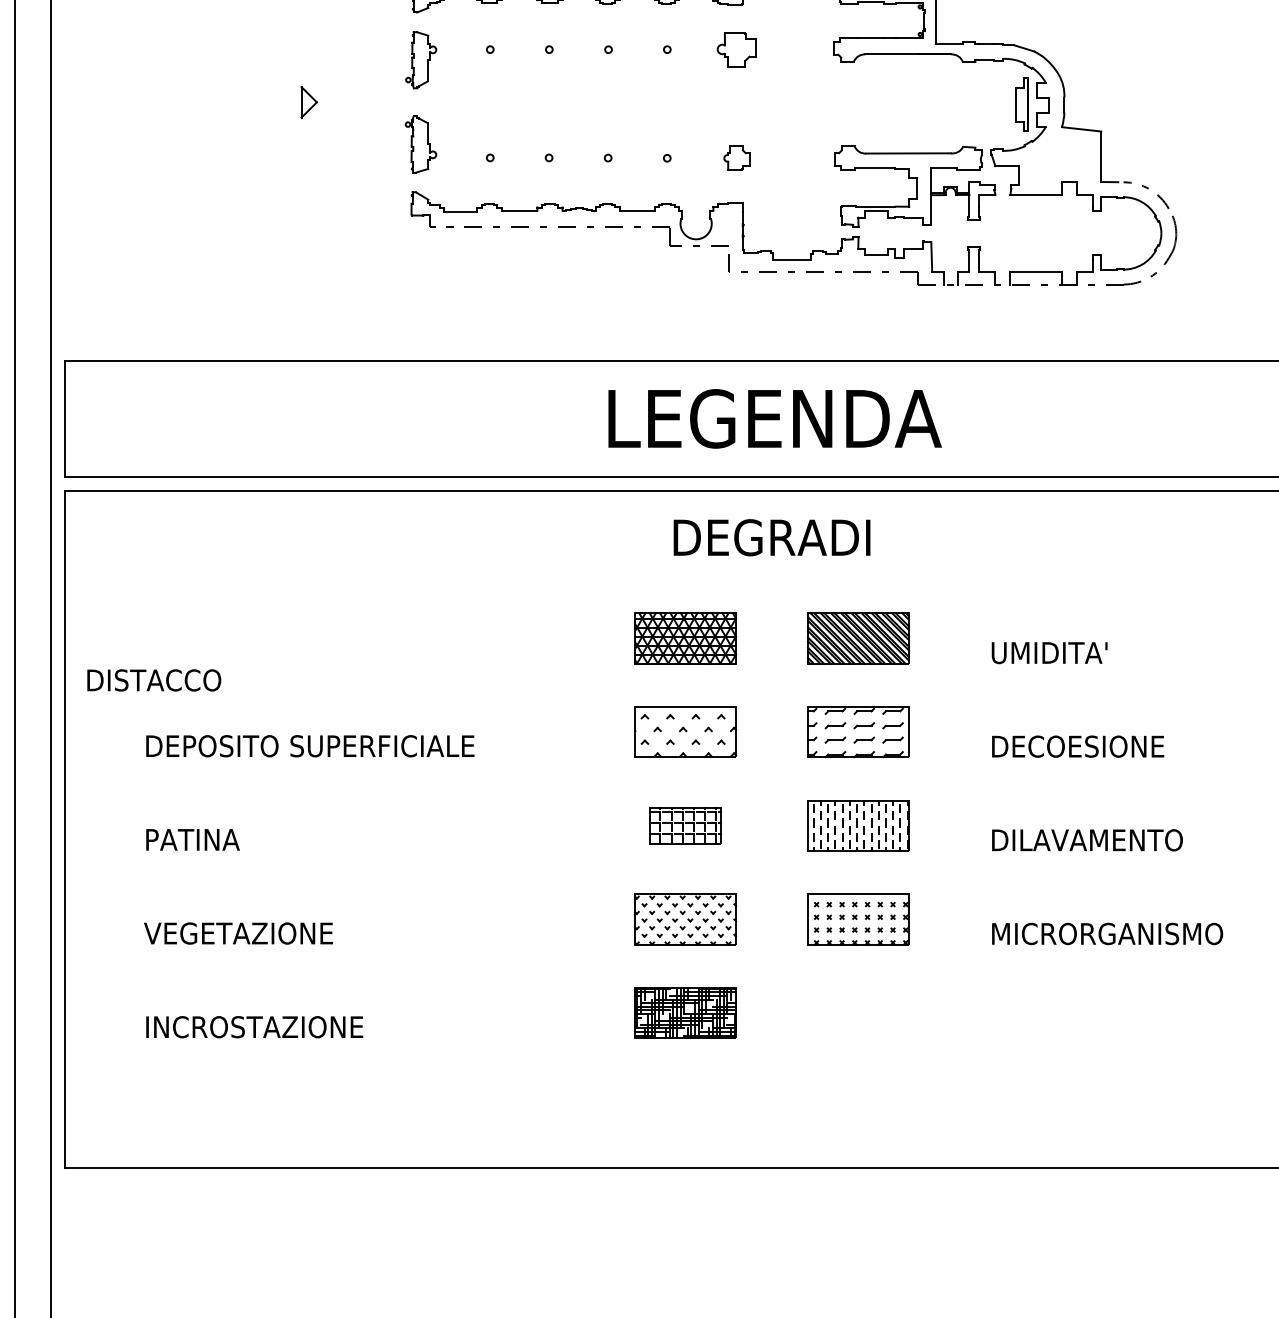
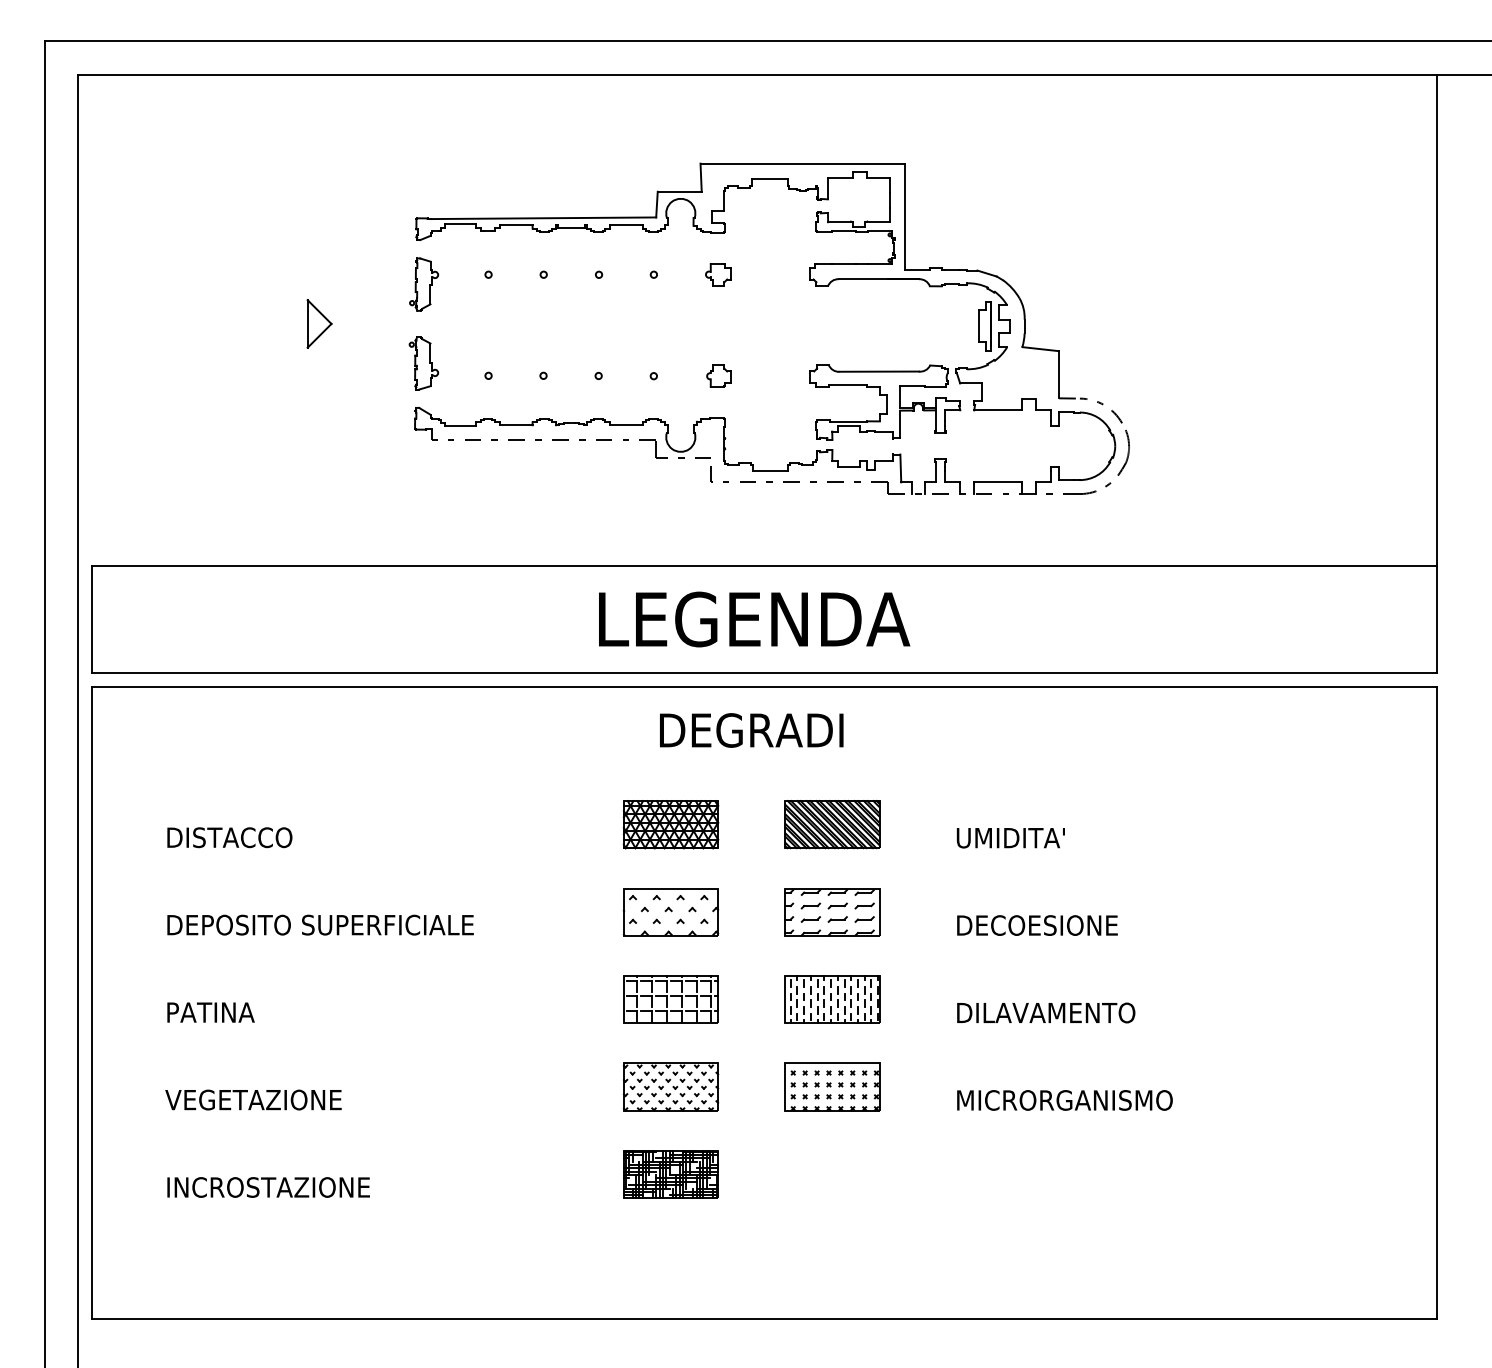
part: (736, 49) -> (718, 274), size x0.71
part: (309, 101) -> (319, 323), size x1.67
text: (153, 680) -> (229, 837), moved
part: (685, 825) -> (670, 999), size x1.43

